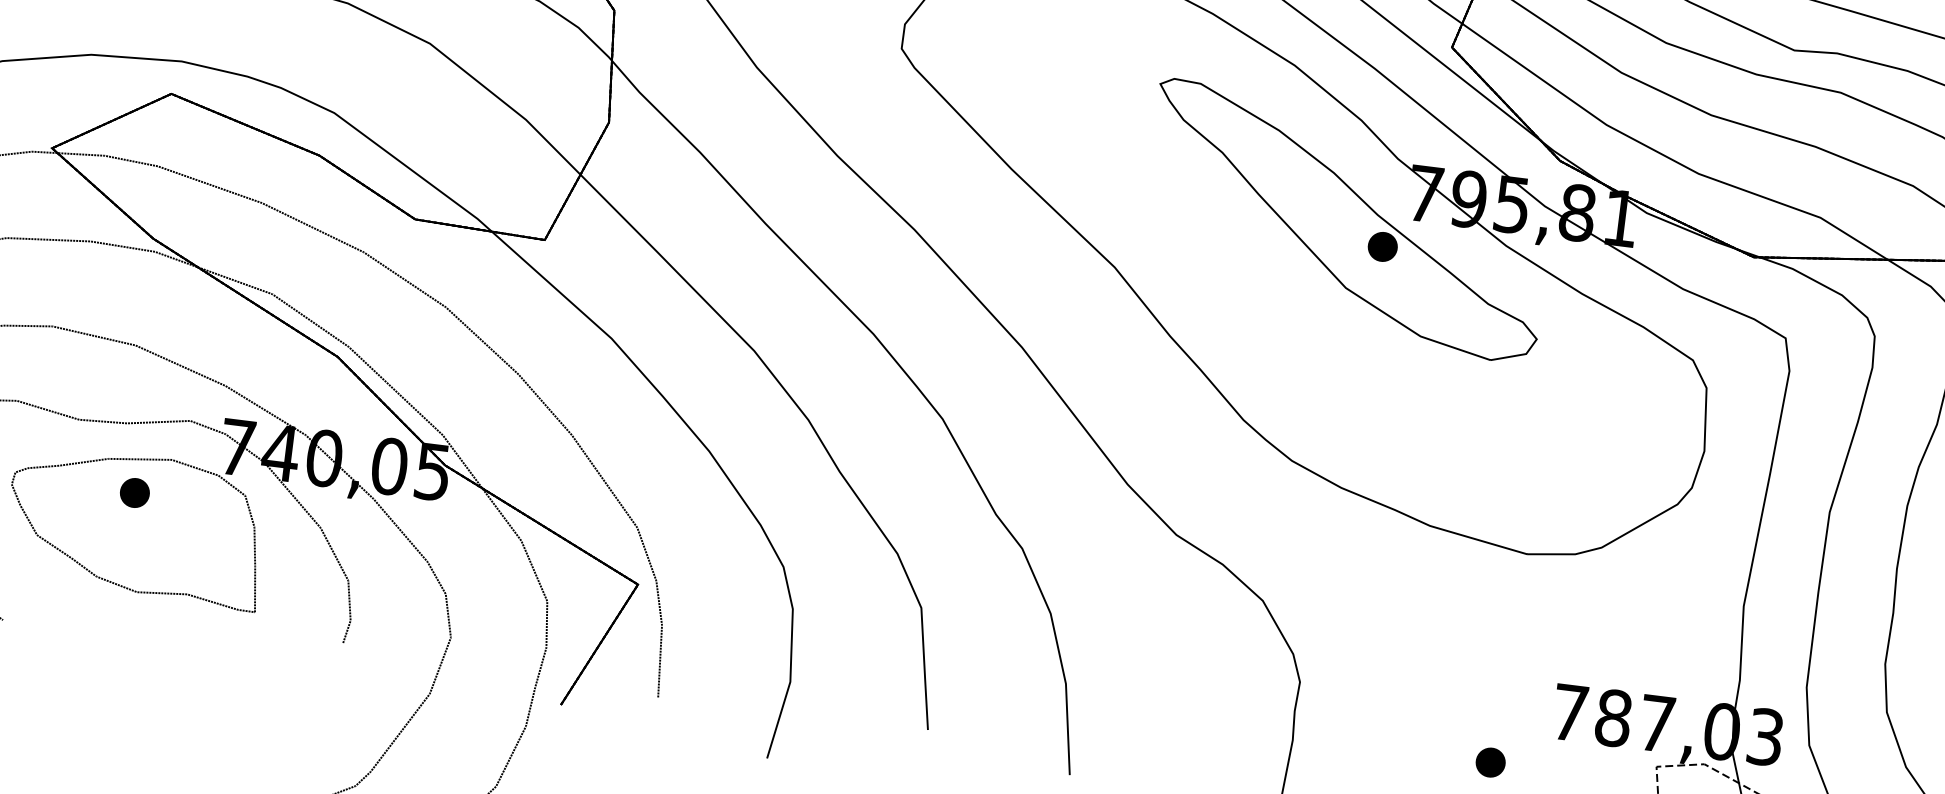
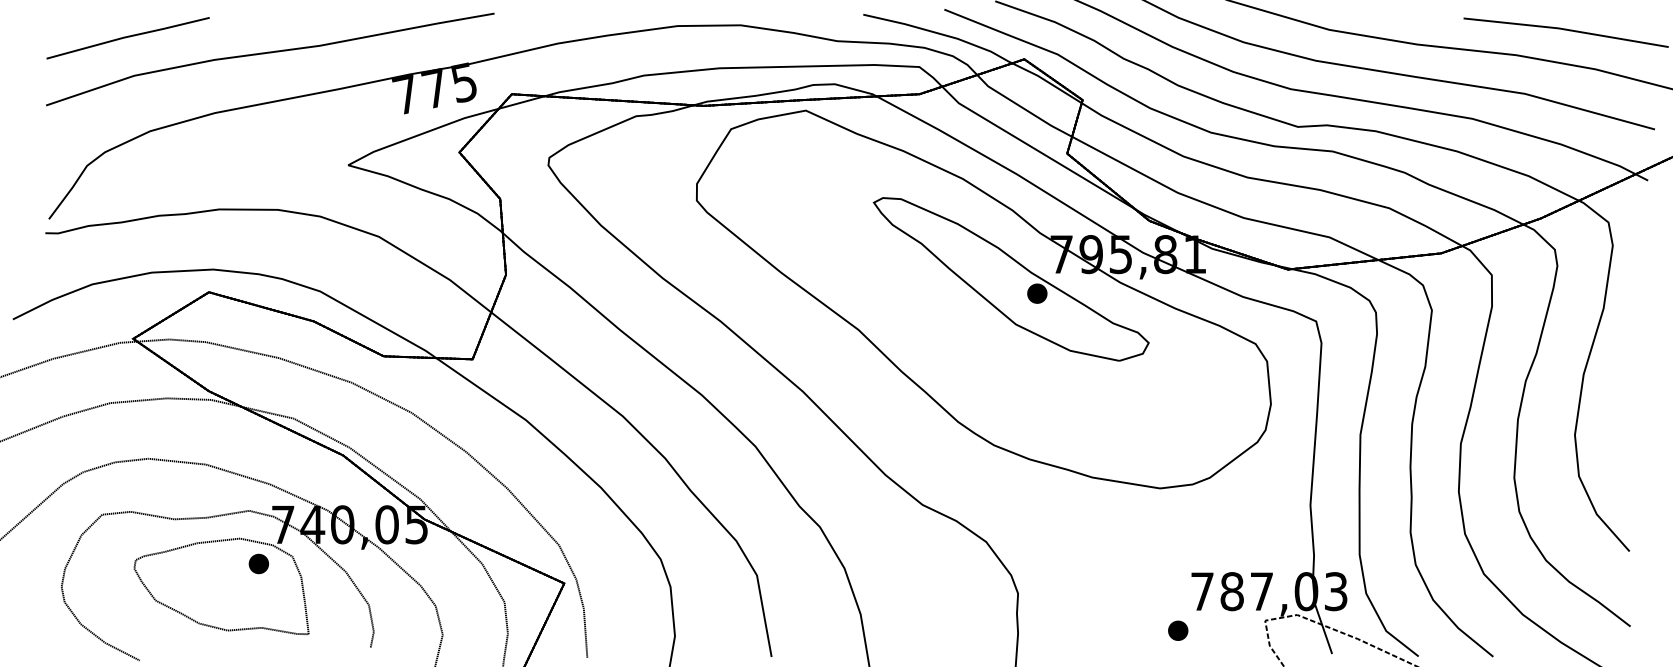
part: (134, 492) -> (258, 563), moved
part: (1491, 762) -> (1178, 630), moved

